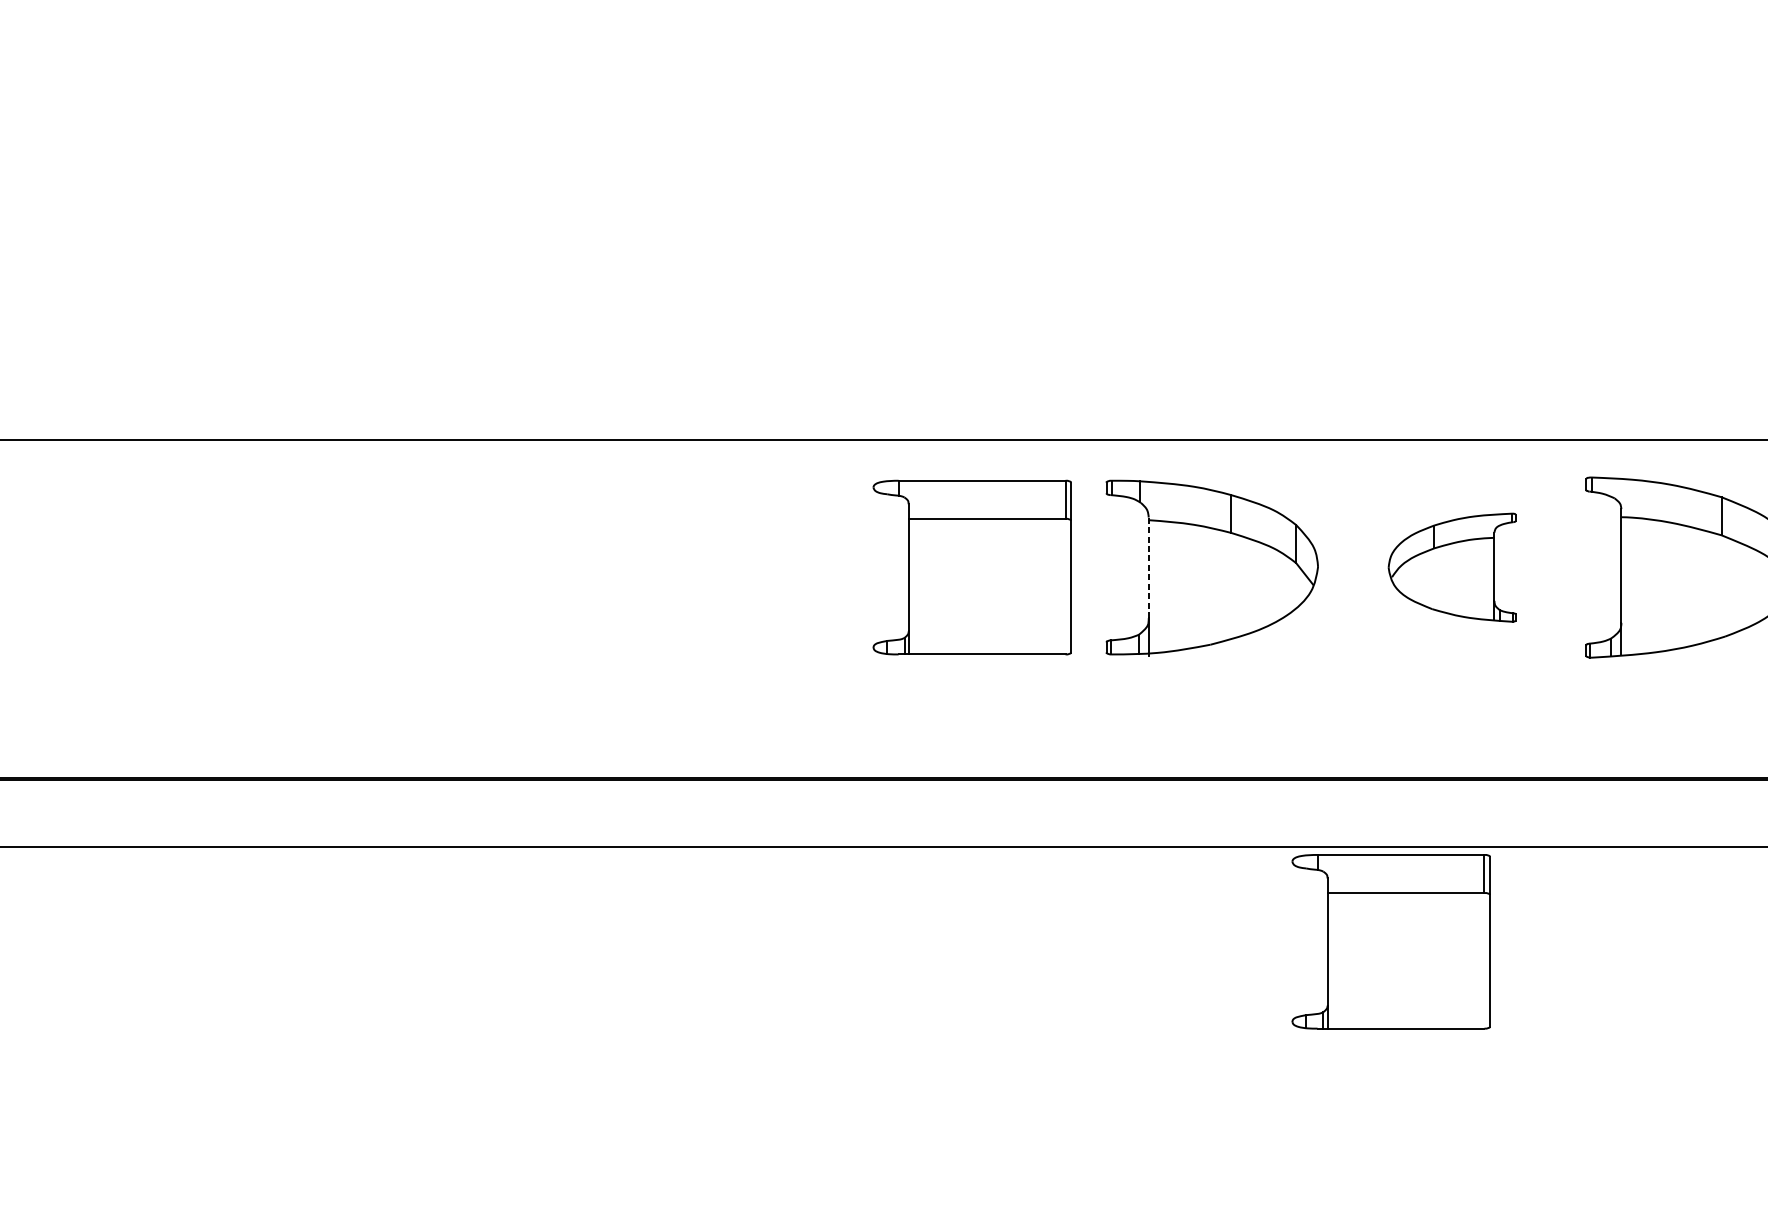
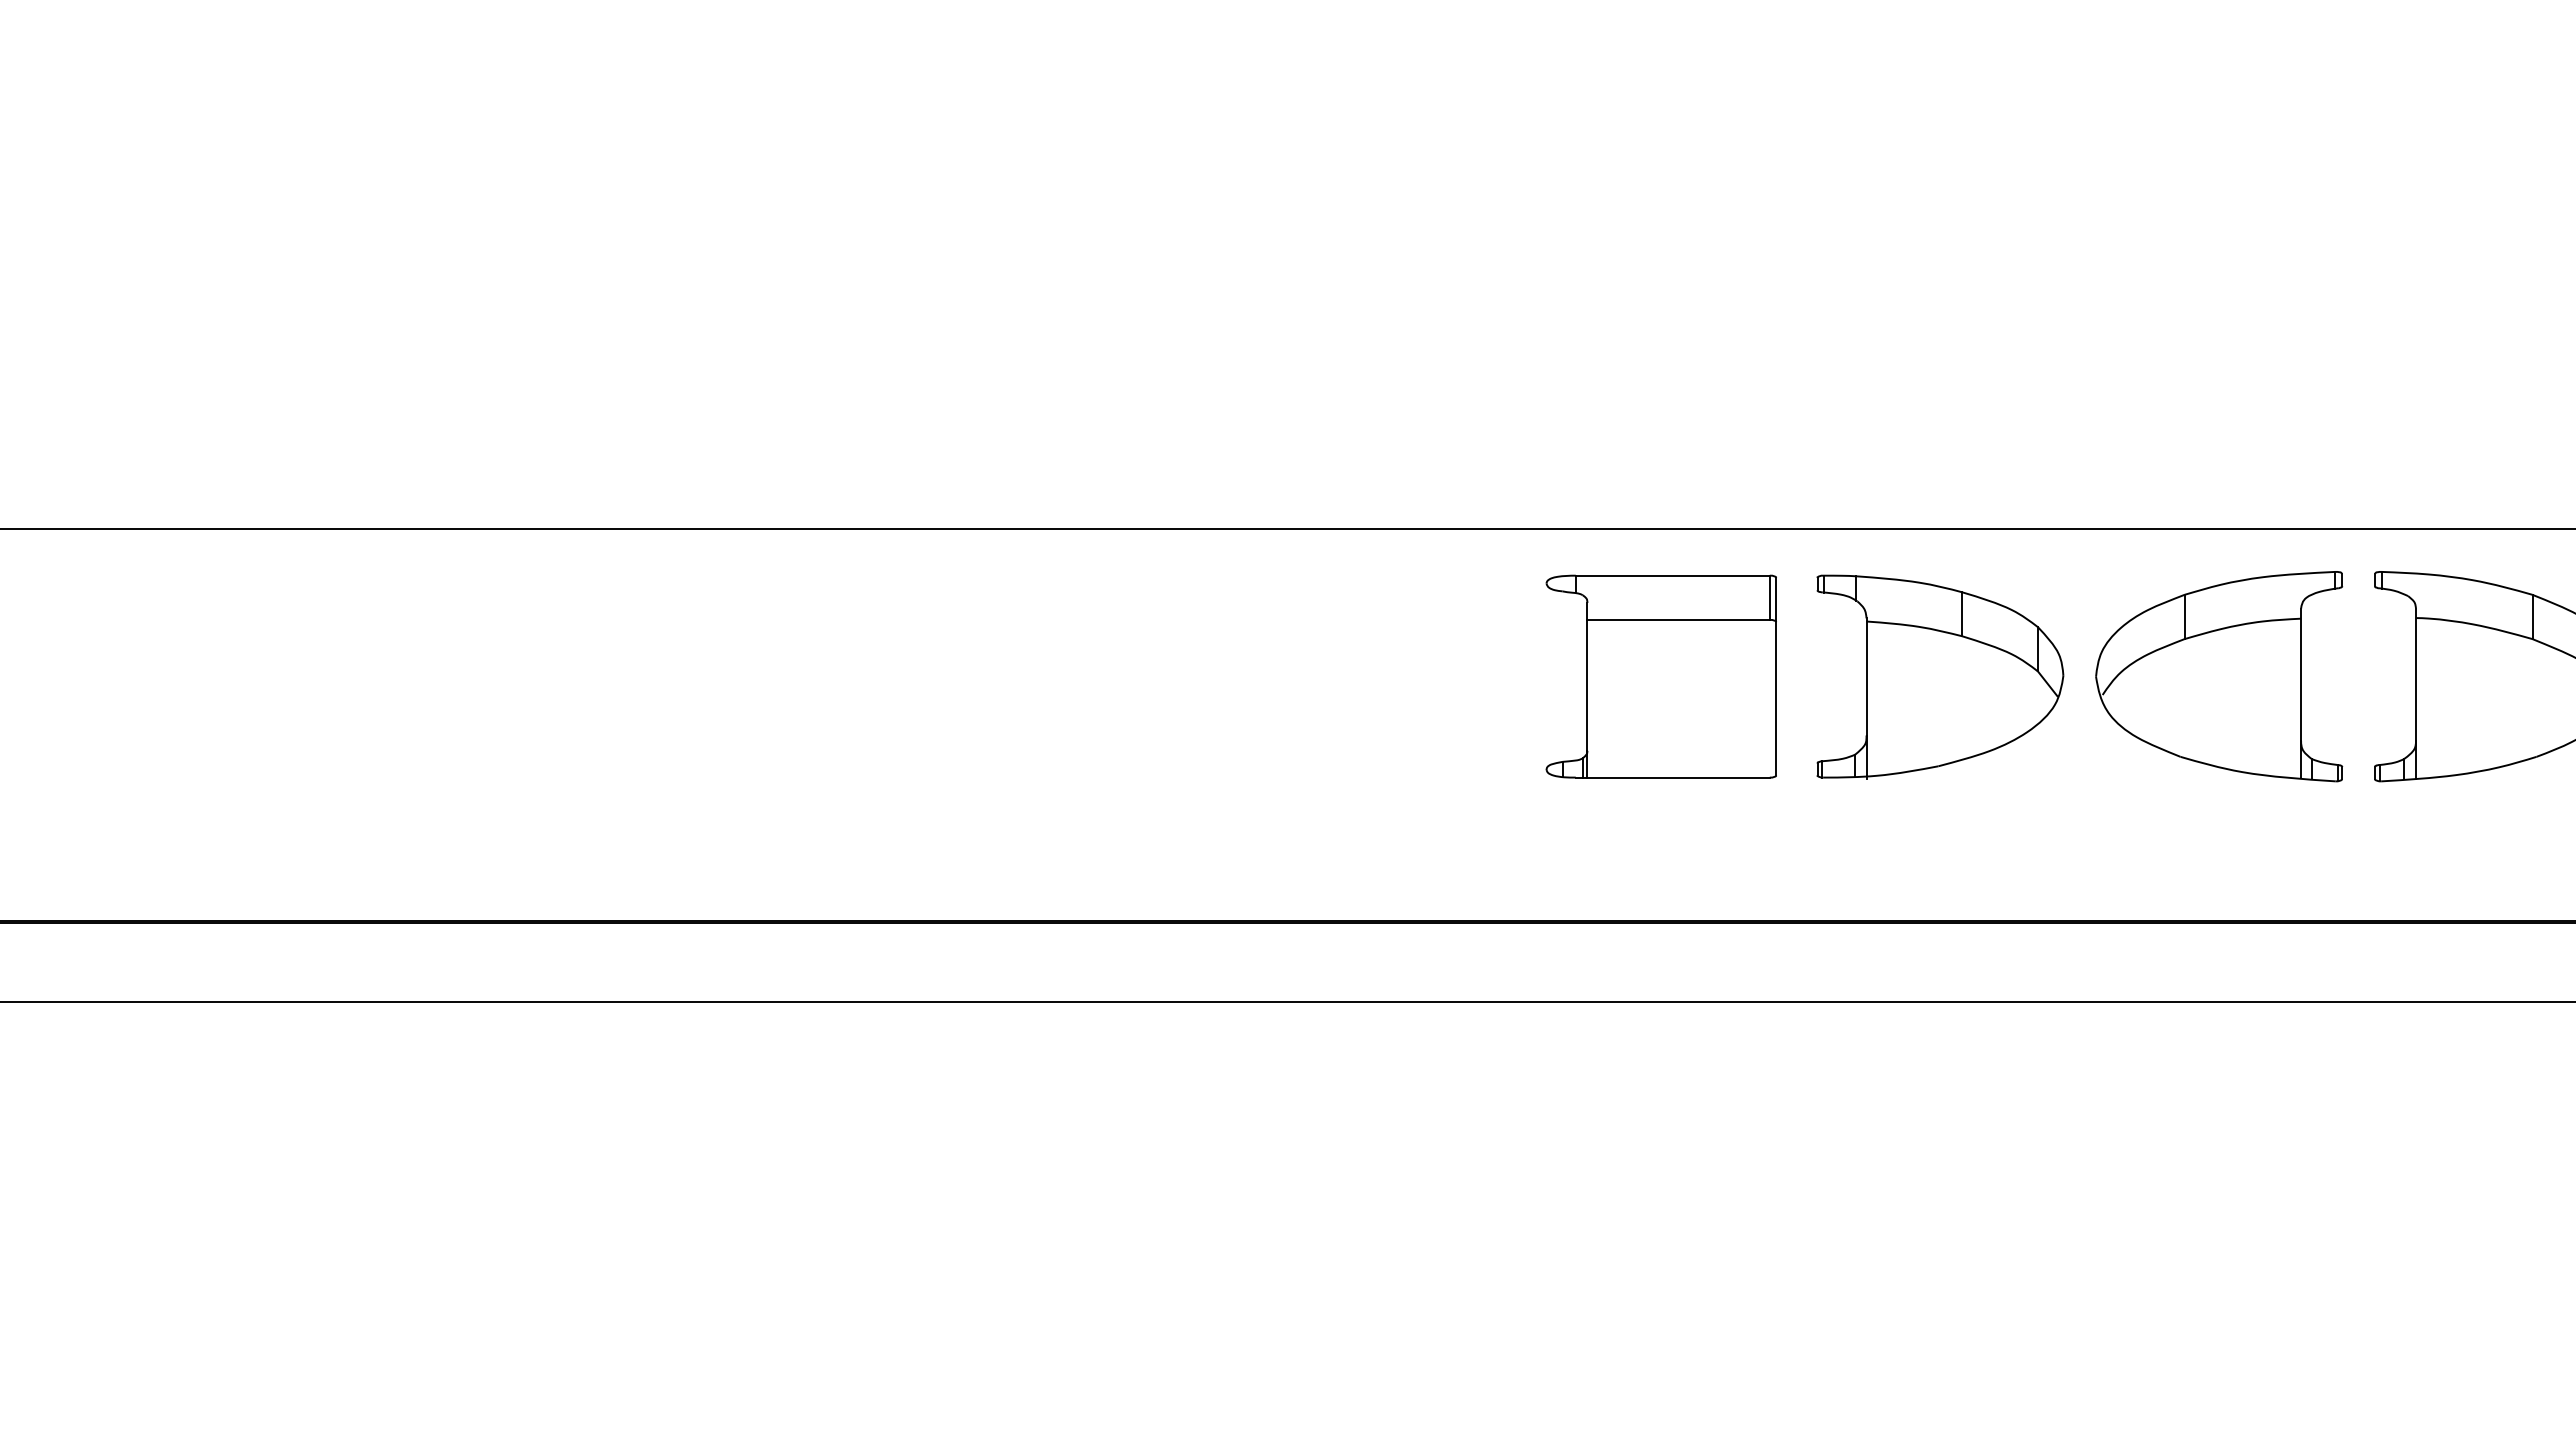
line: (1148, 567) -> (1866, 676), dashed -> solid
part: (1452, 567) -> (2219, 676), size x1.67
part: (1390, 941) -> (2147, 1111), removed

